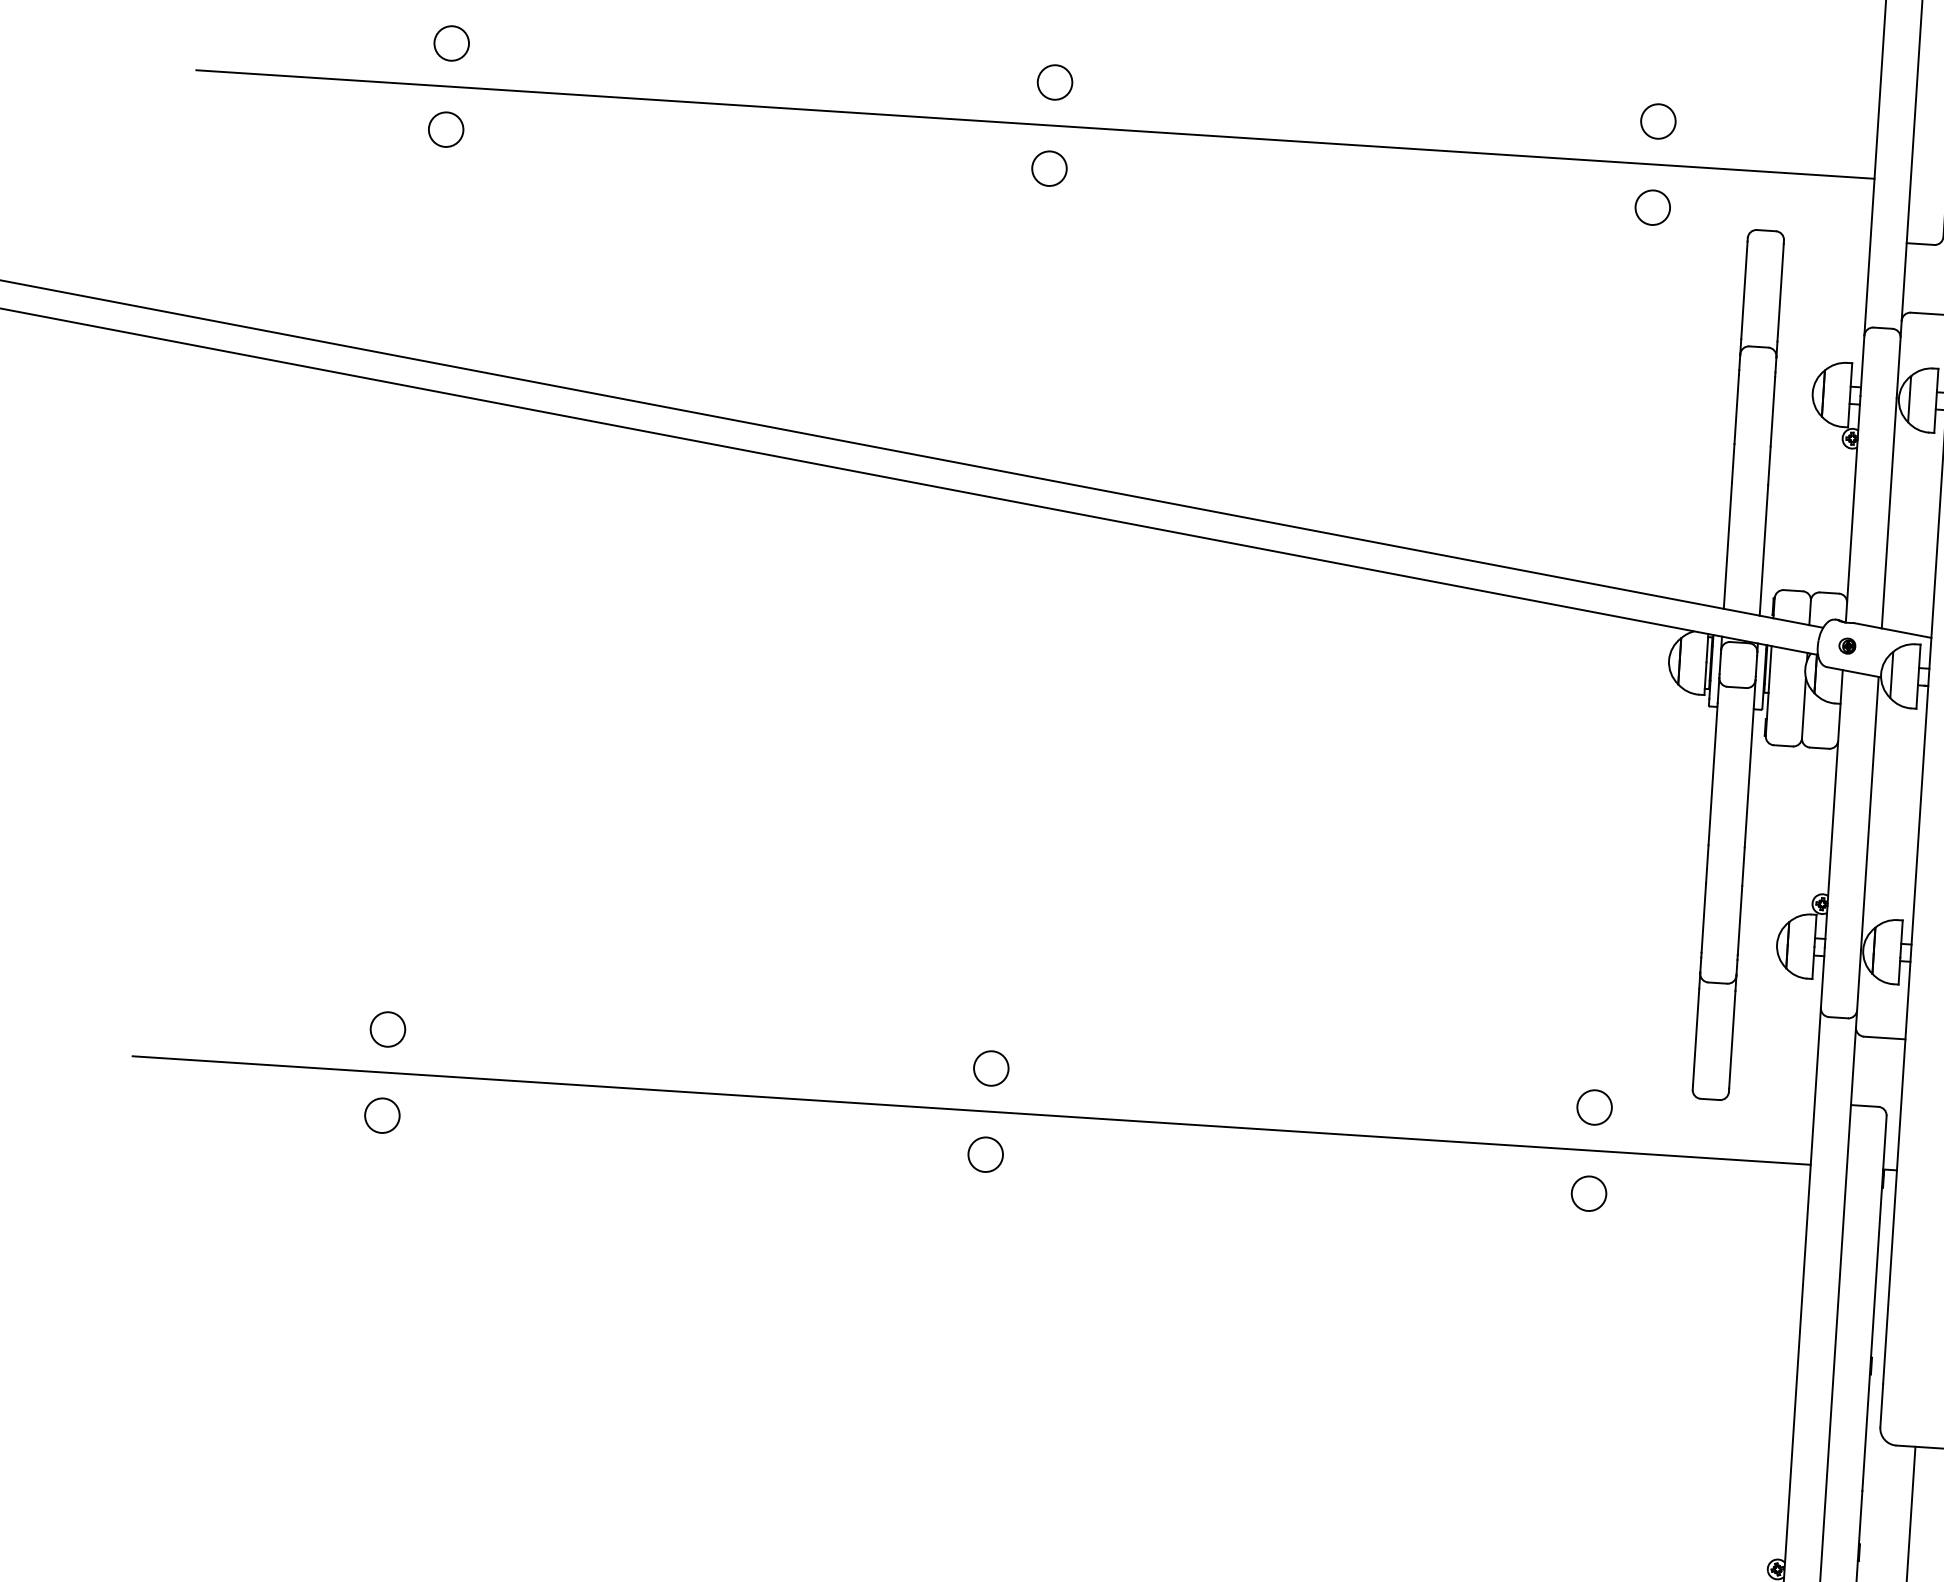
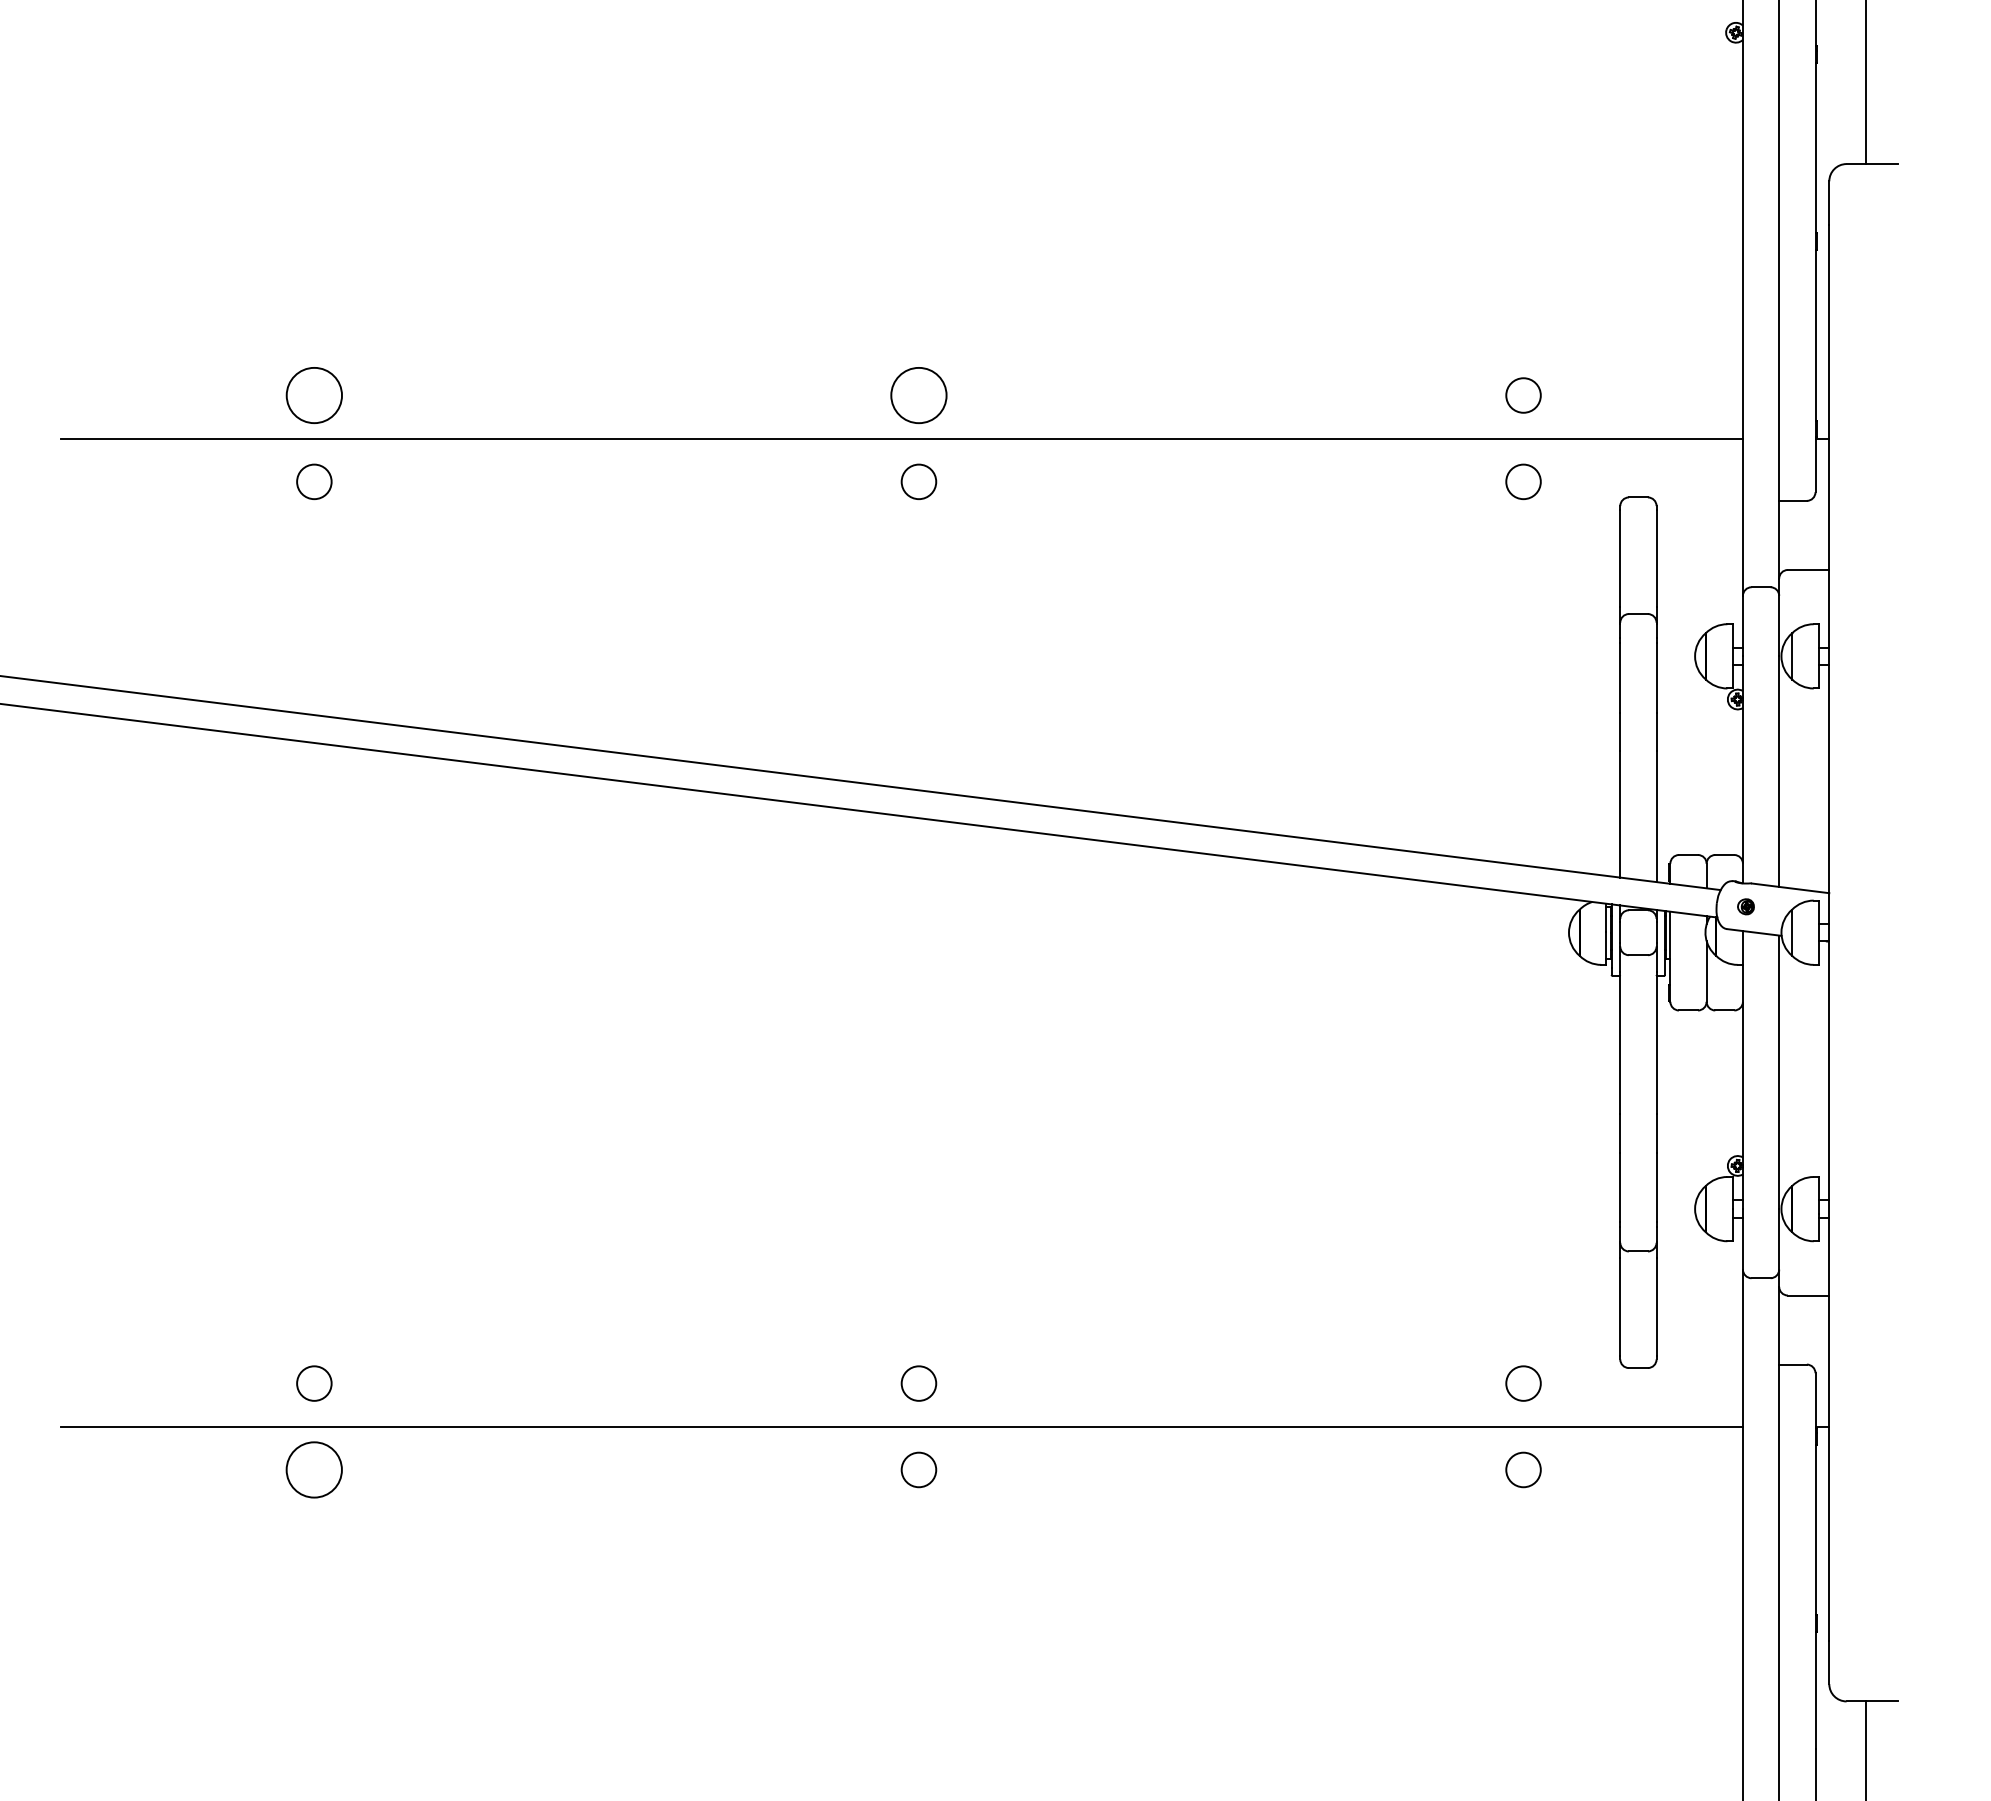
circle: (451, 43) -> (314, 395), size x1.6
circle: (1054, 82) -> (918, 395), size x1.6
circle: (382, 1115) -> (314, 1469), size x1.6

